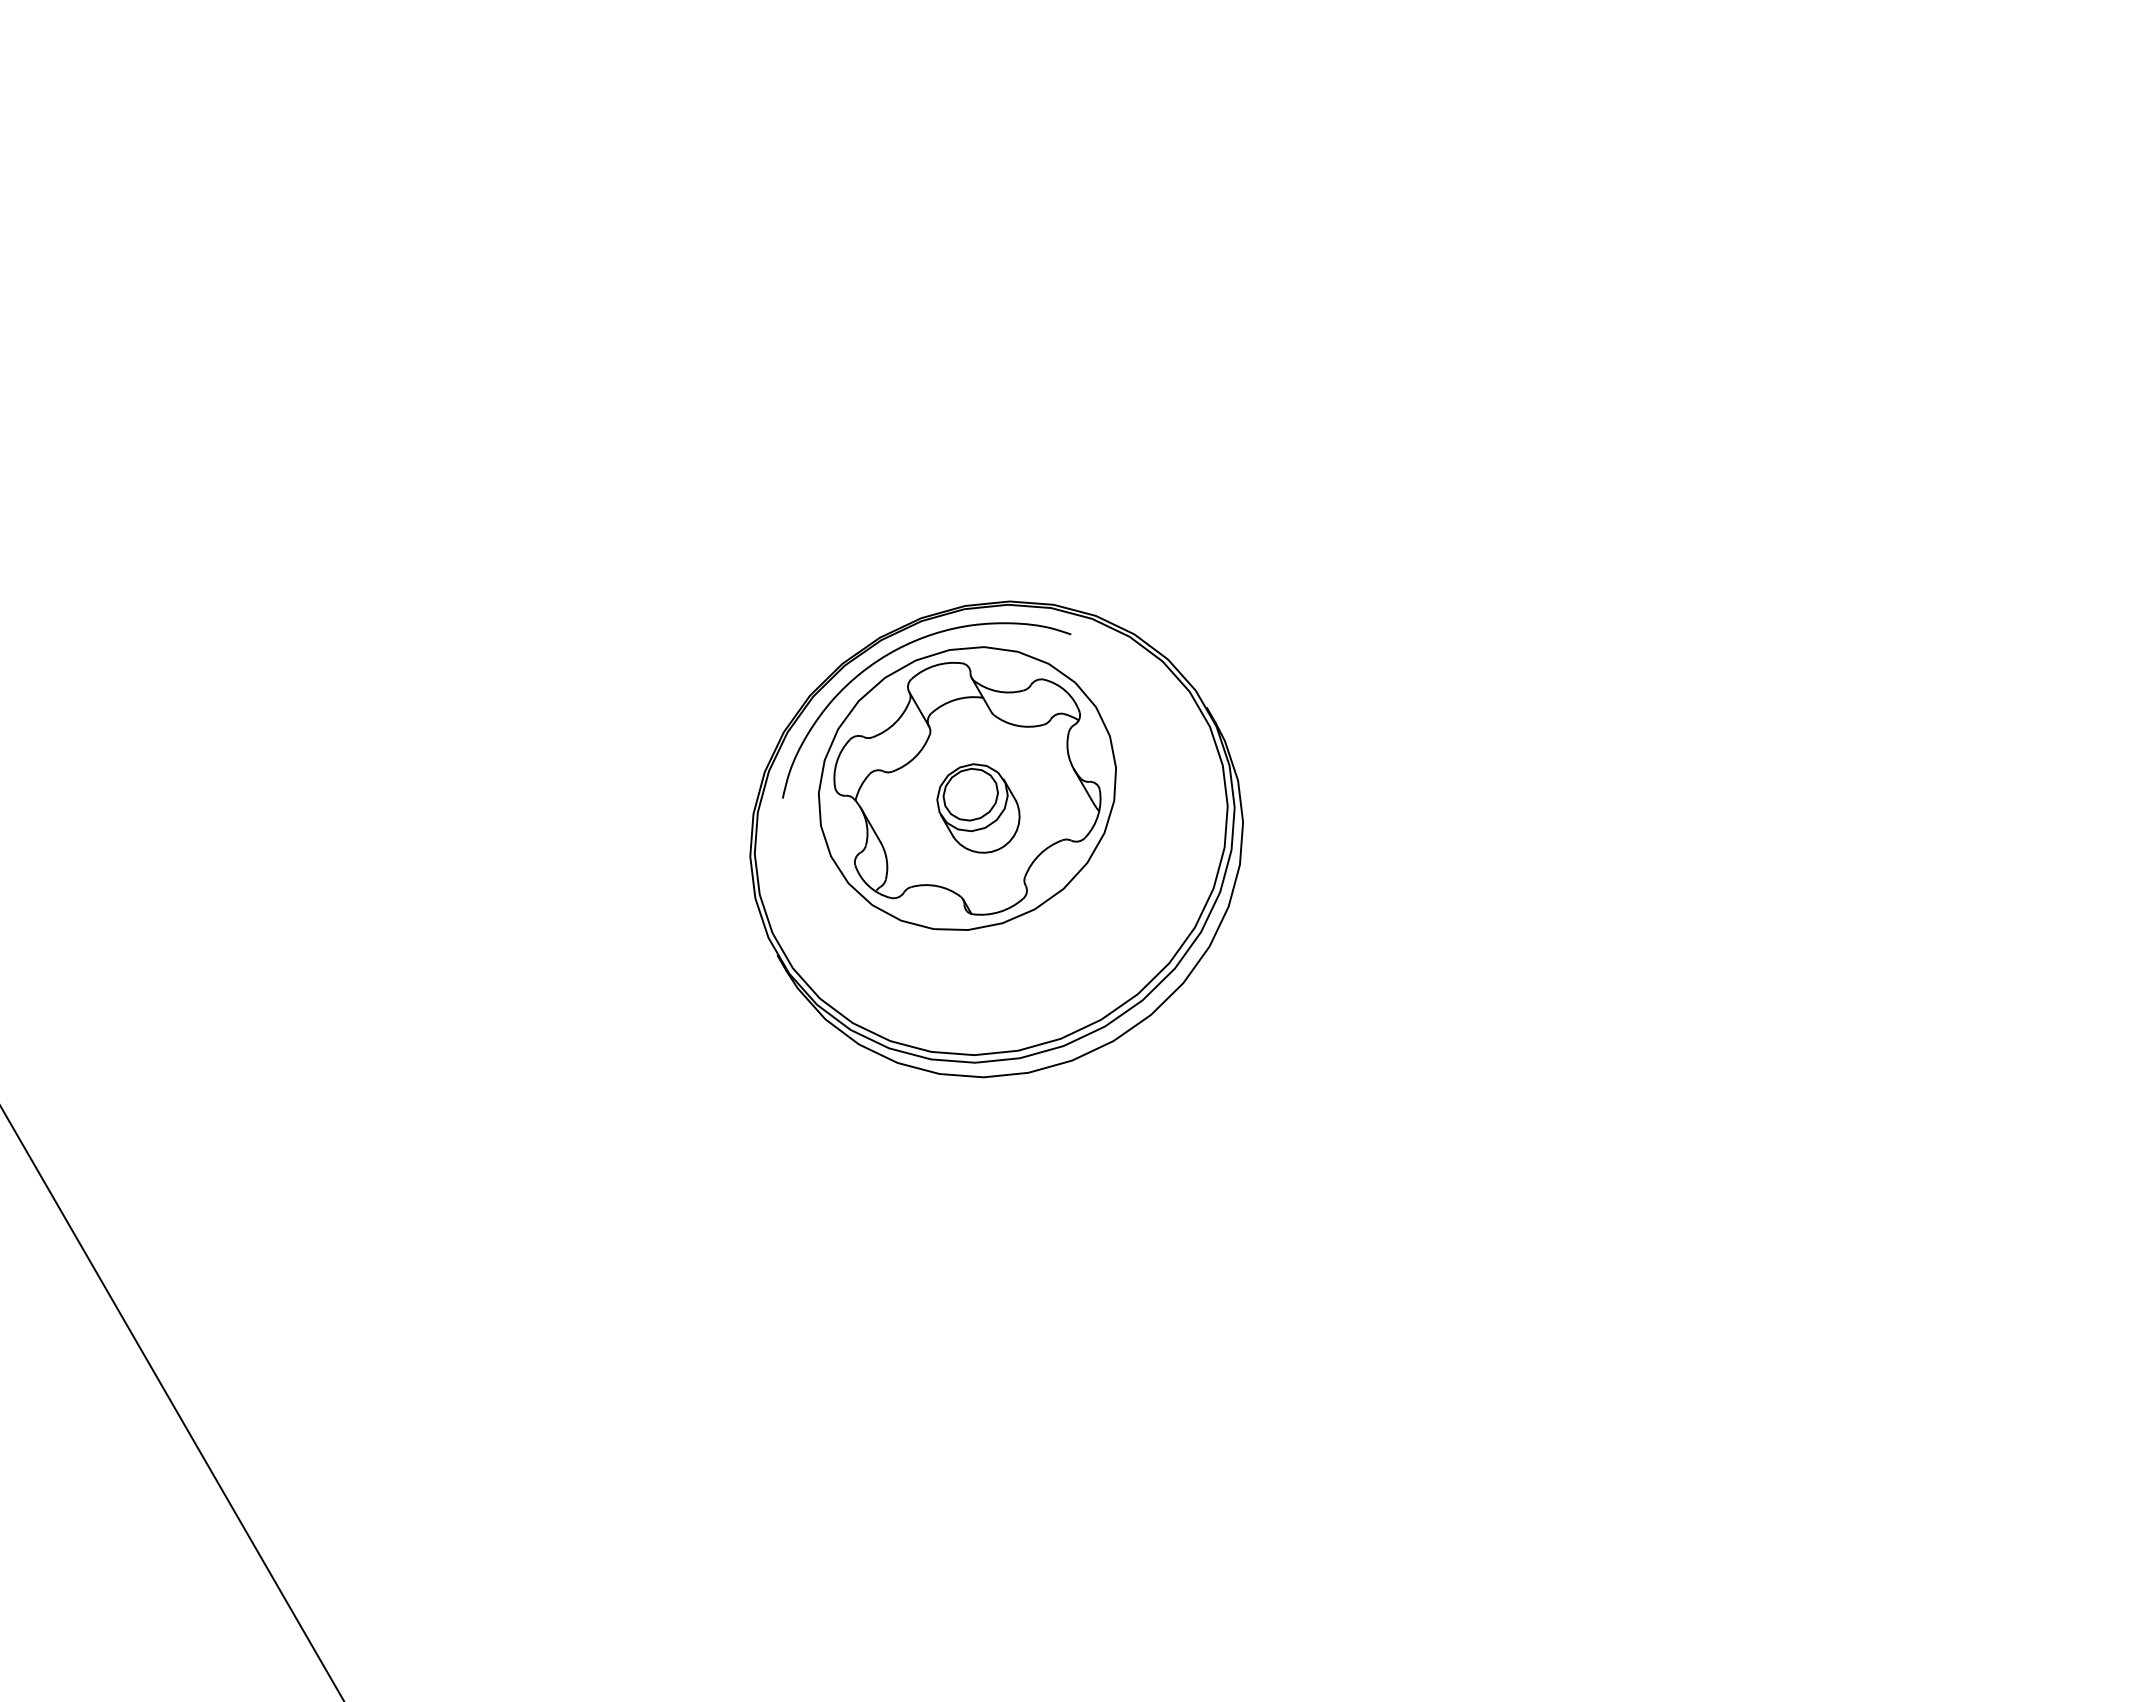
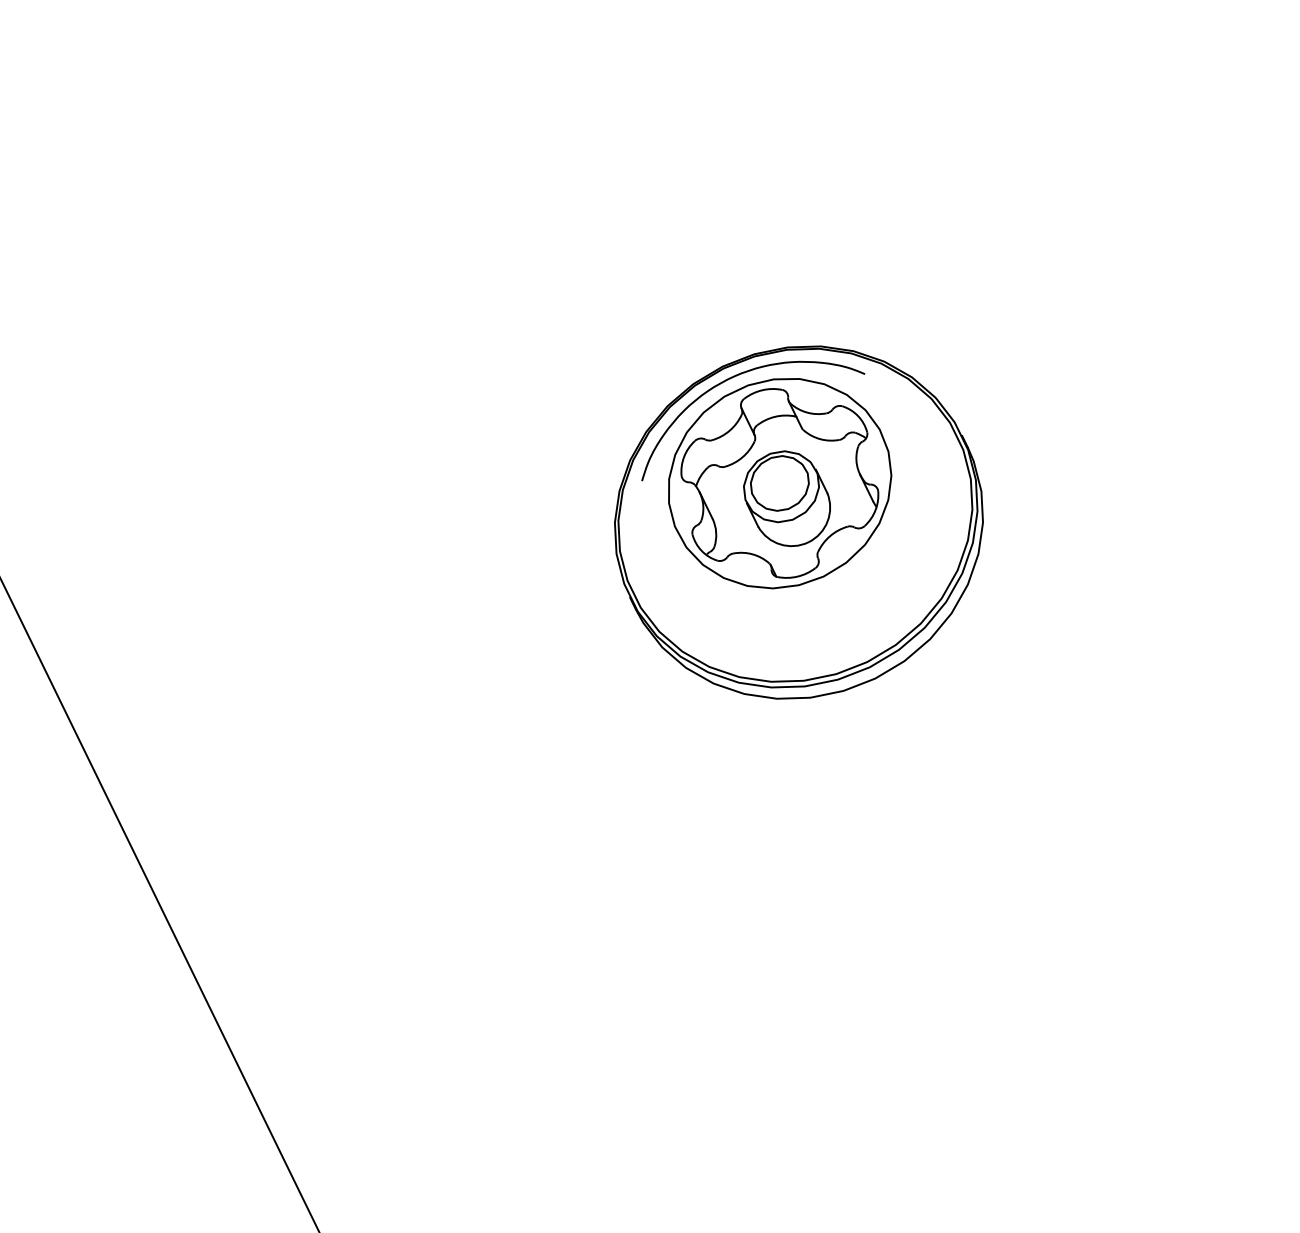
part: (978, 808) -> (787, 498), size x1.43

